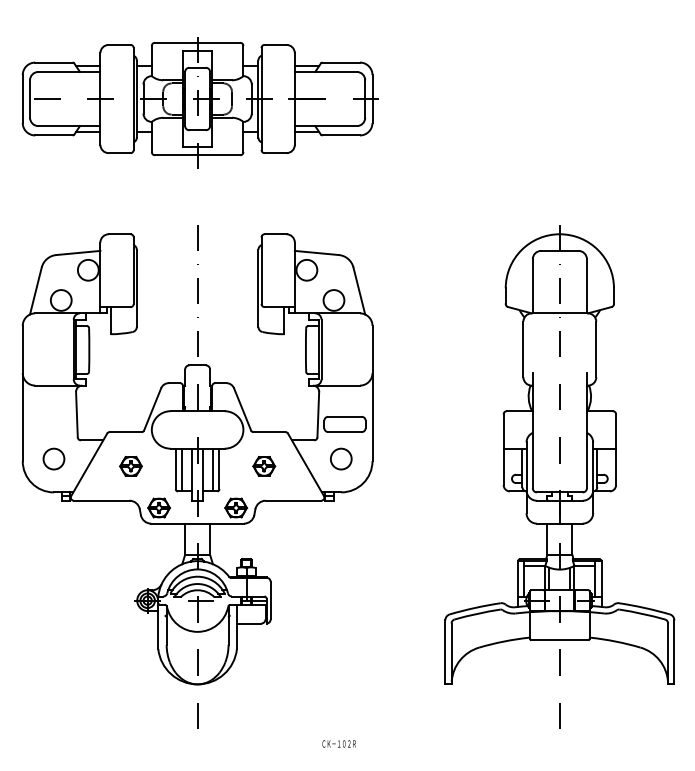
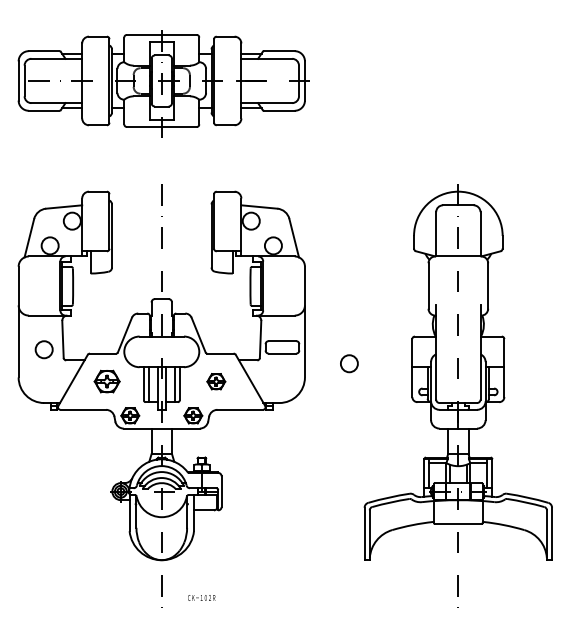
circle: (53, 458) -> (43, 349), moved
circle: (341, 458) -> (349, 363), moved
part: (131, 466) -> (107, 381), size x1.4
text: (338, 743) -> (201, 597), moved

